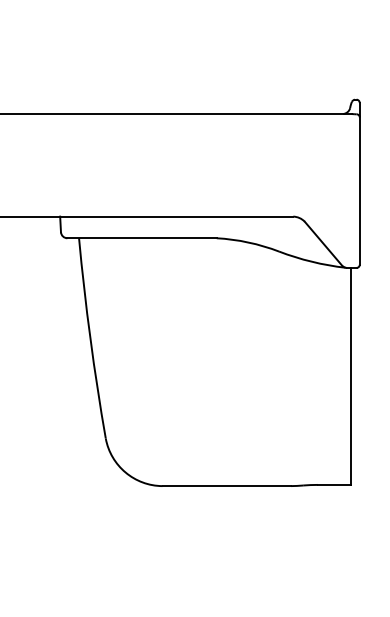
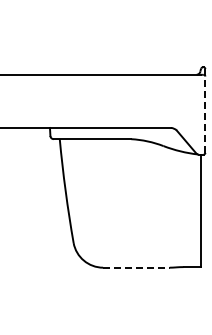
line: (360, 182) -> (205, 110), solid -> dashed
line: (226, 485) -> (136, 267), solid -> dashed

